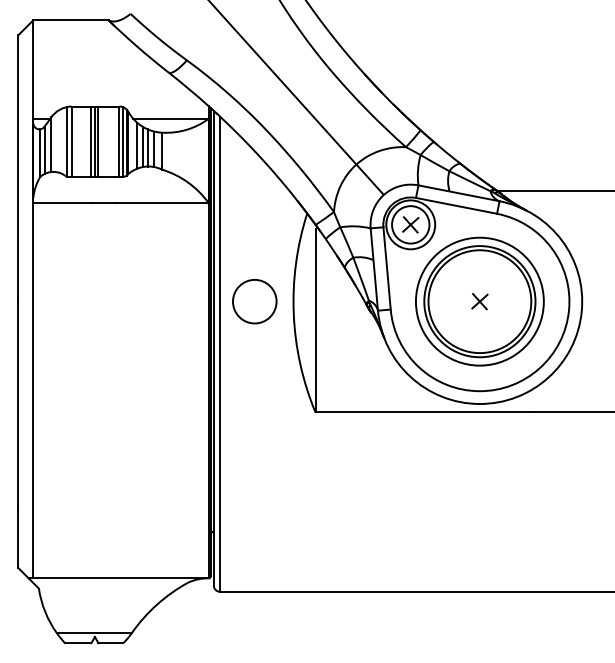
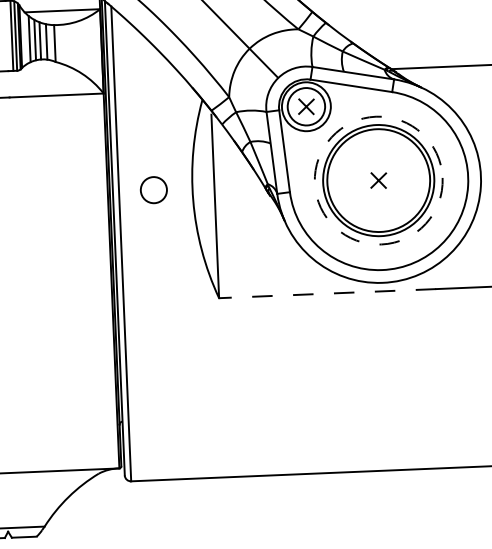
circle: (254, 301) -> (153, 189), size x0.6
circle: (479, 301) -> (378, 180), solid -> dashed
line: (424, 412) -> (328, 293), solid -> dashed

